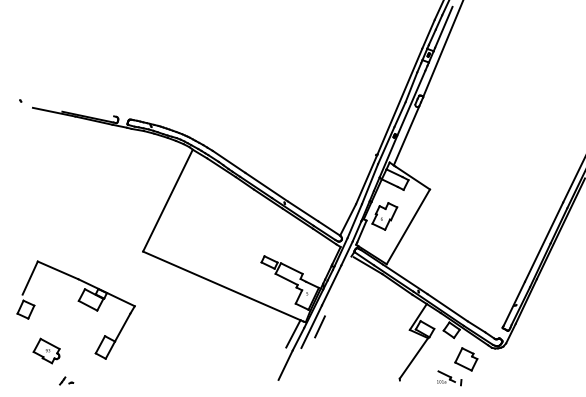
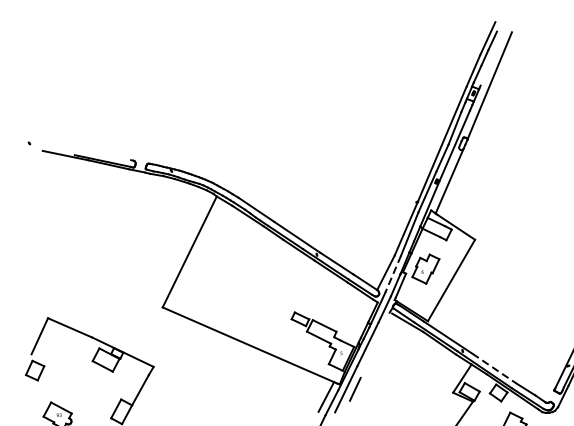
line: (443, 26) -> (489, 62), removed
line: (354, 221) -> (392, 274), solid -> dashed
line: (448, 308) -> (495, 369), solid -> dashed

